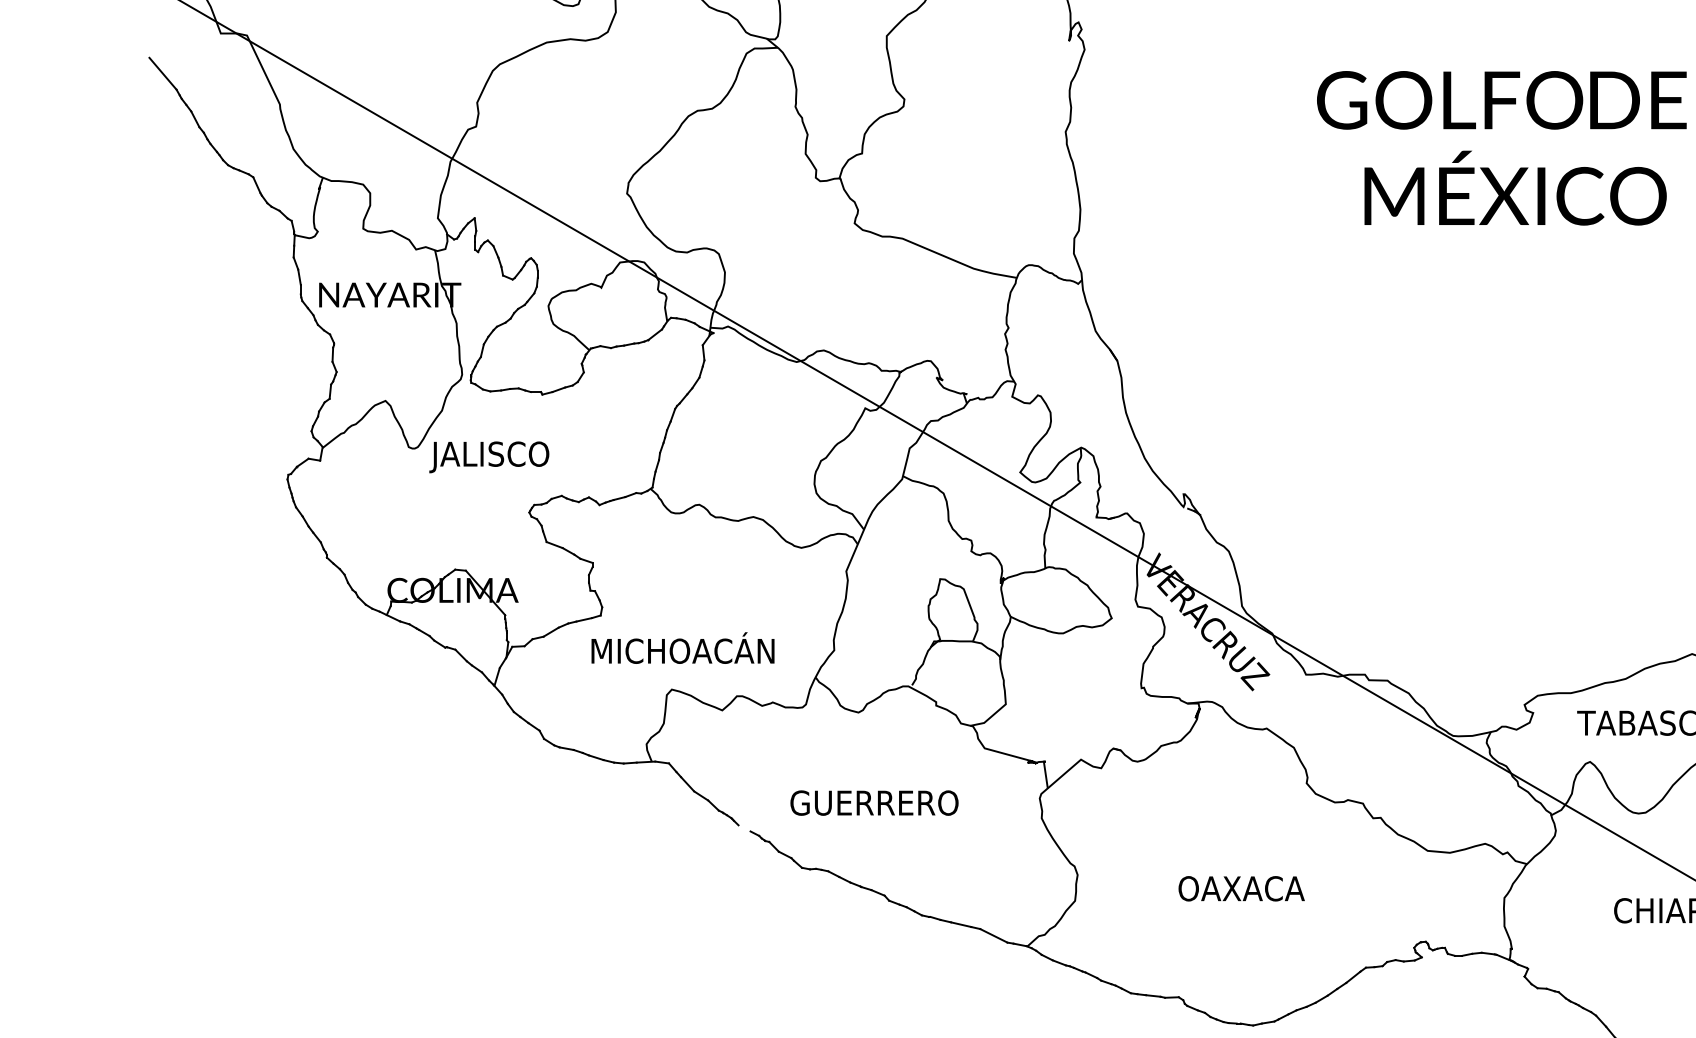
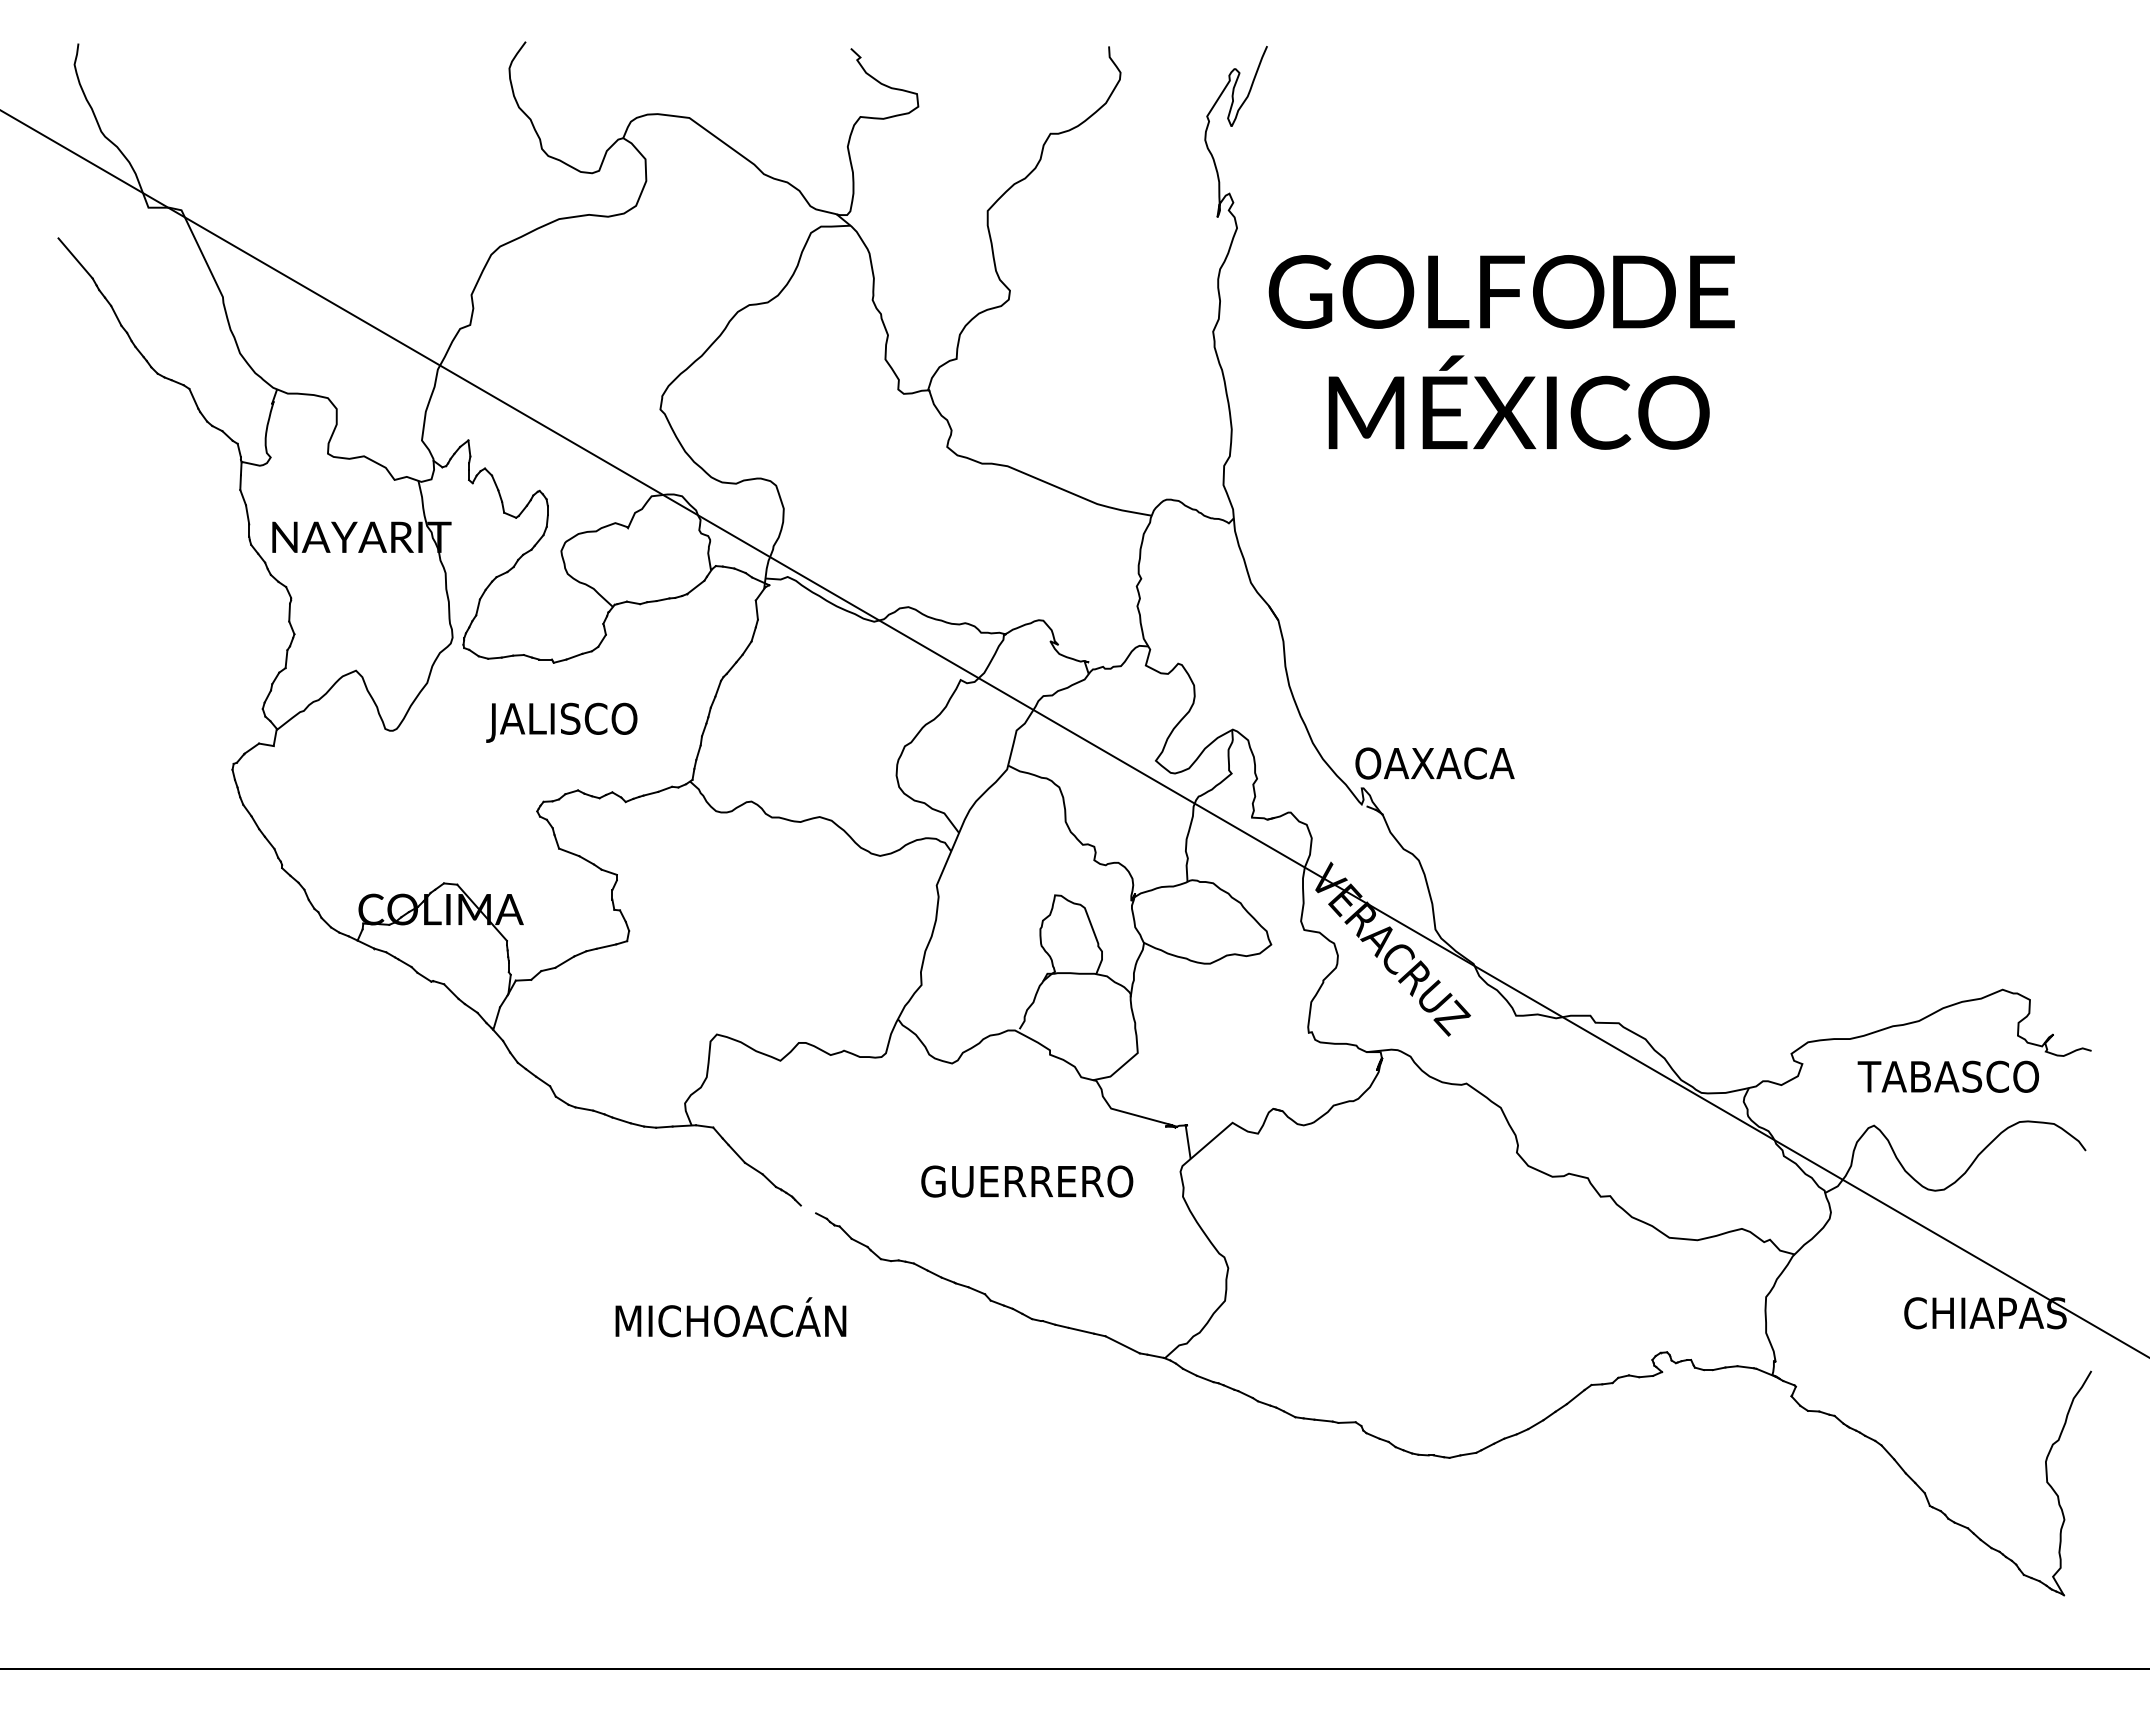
text: (1501, 148) -> (1501, 352), moved
text: (489, 457) -> (561, 722), moved
text: (682, 648) -> (730, 1317), moved
text: (874, 803) -> (1027, 1181), moved
text: (1241, 888) -> (1434, 763), moved

